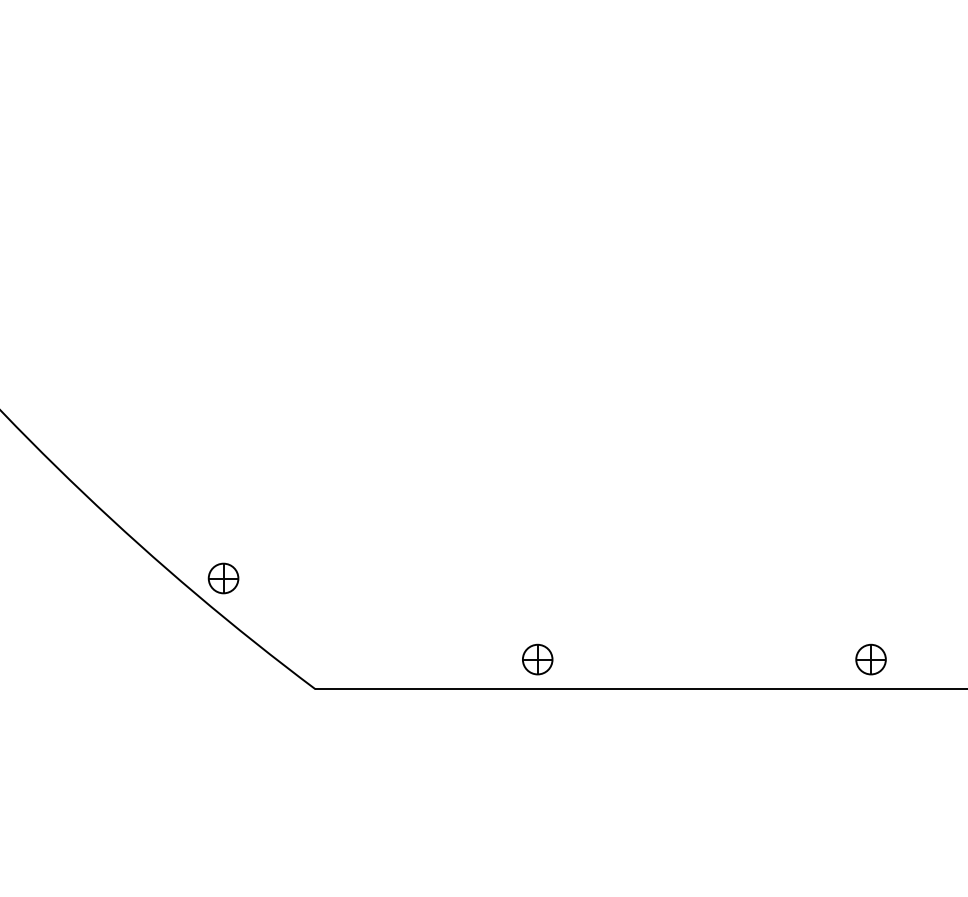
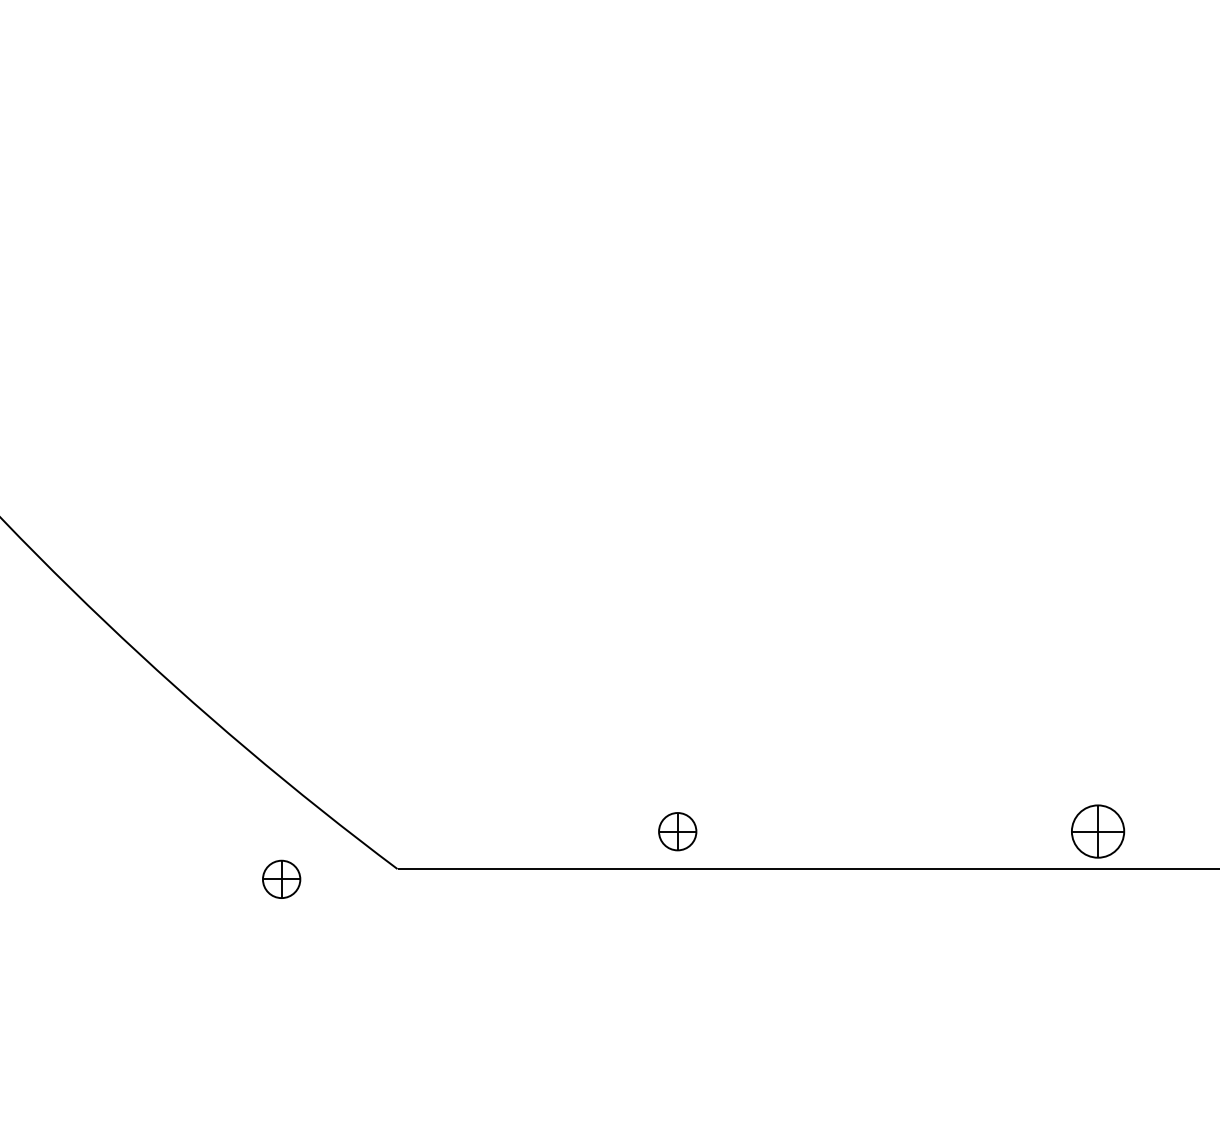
part: (223, 577) -> (281, 878), moved
part: (870, 659) -> (1097, 831), size x1.4

